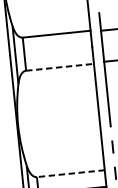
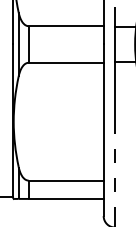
line: (60, 66) -> (66, 62), dashed -> solid
line: (71, 173) -> (66, 180), dashed -> solid

